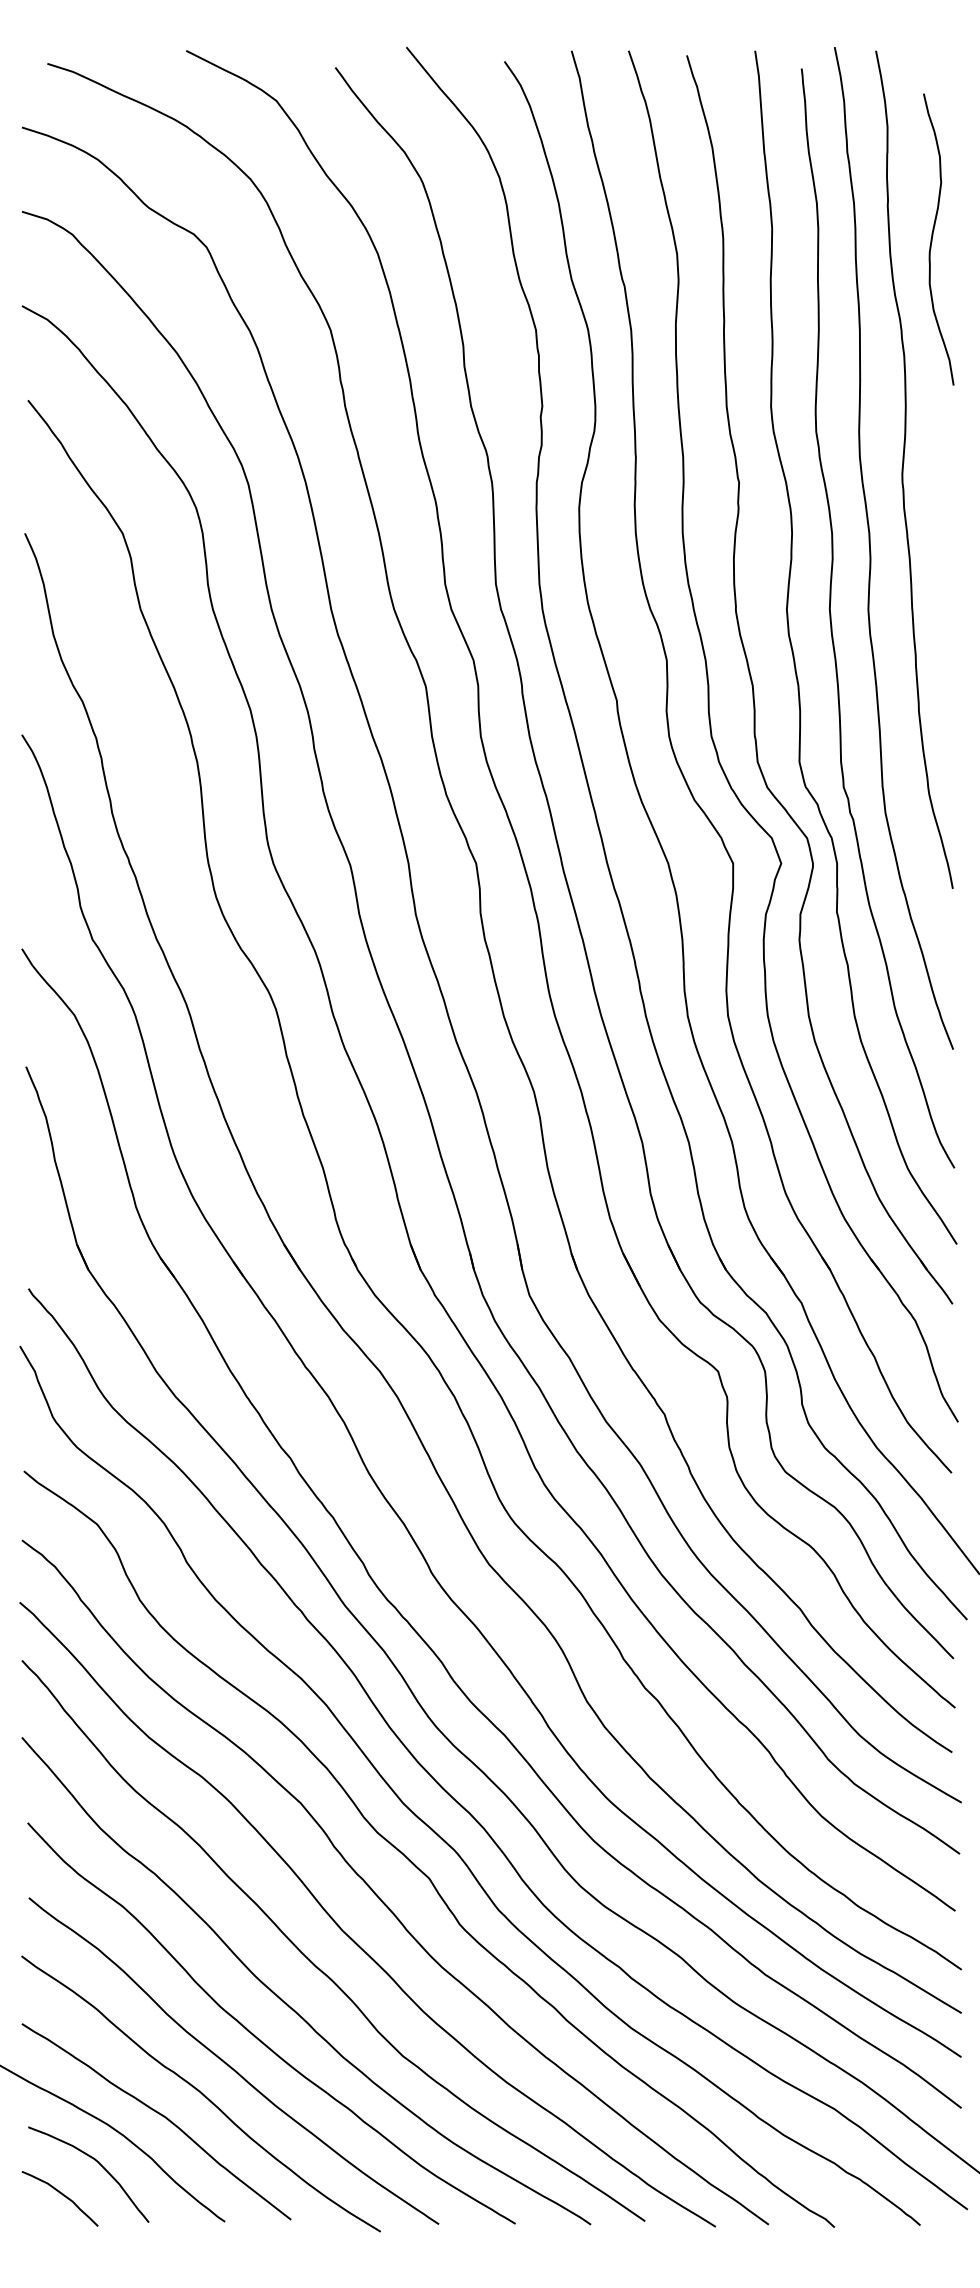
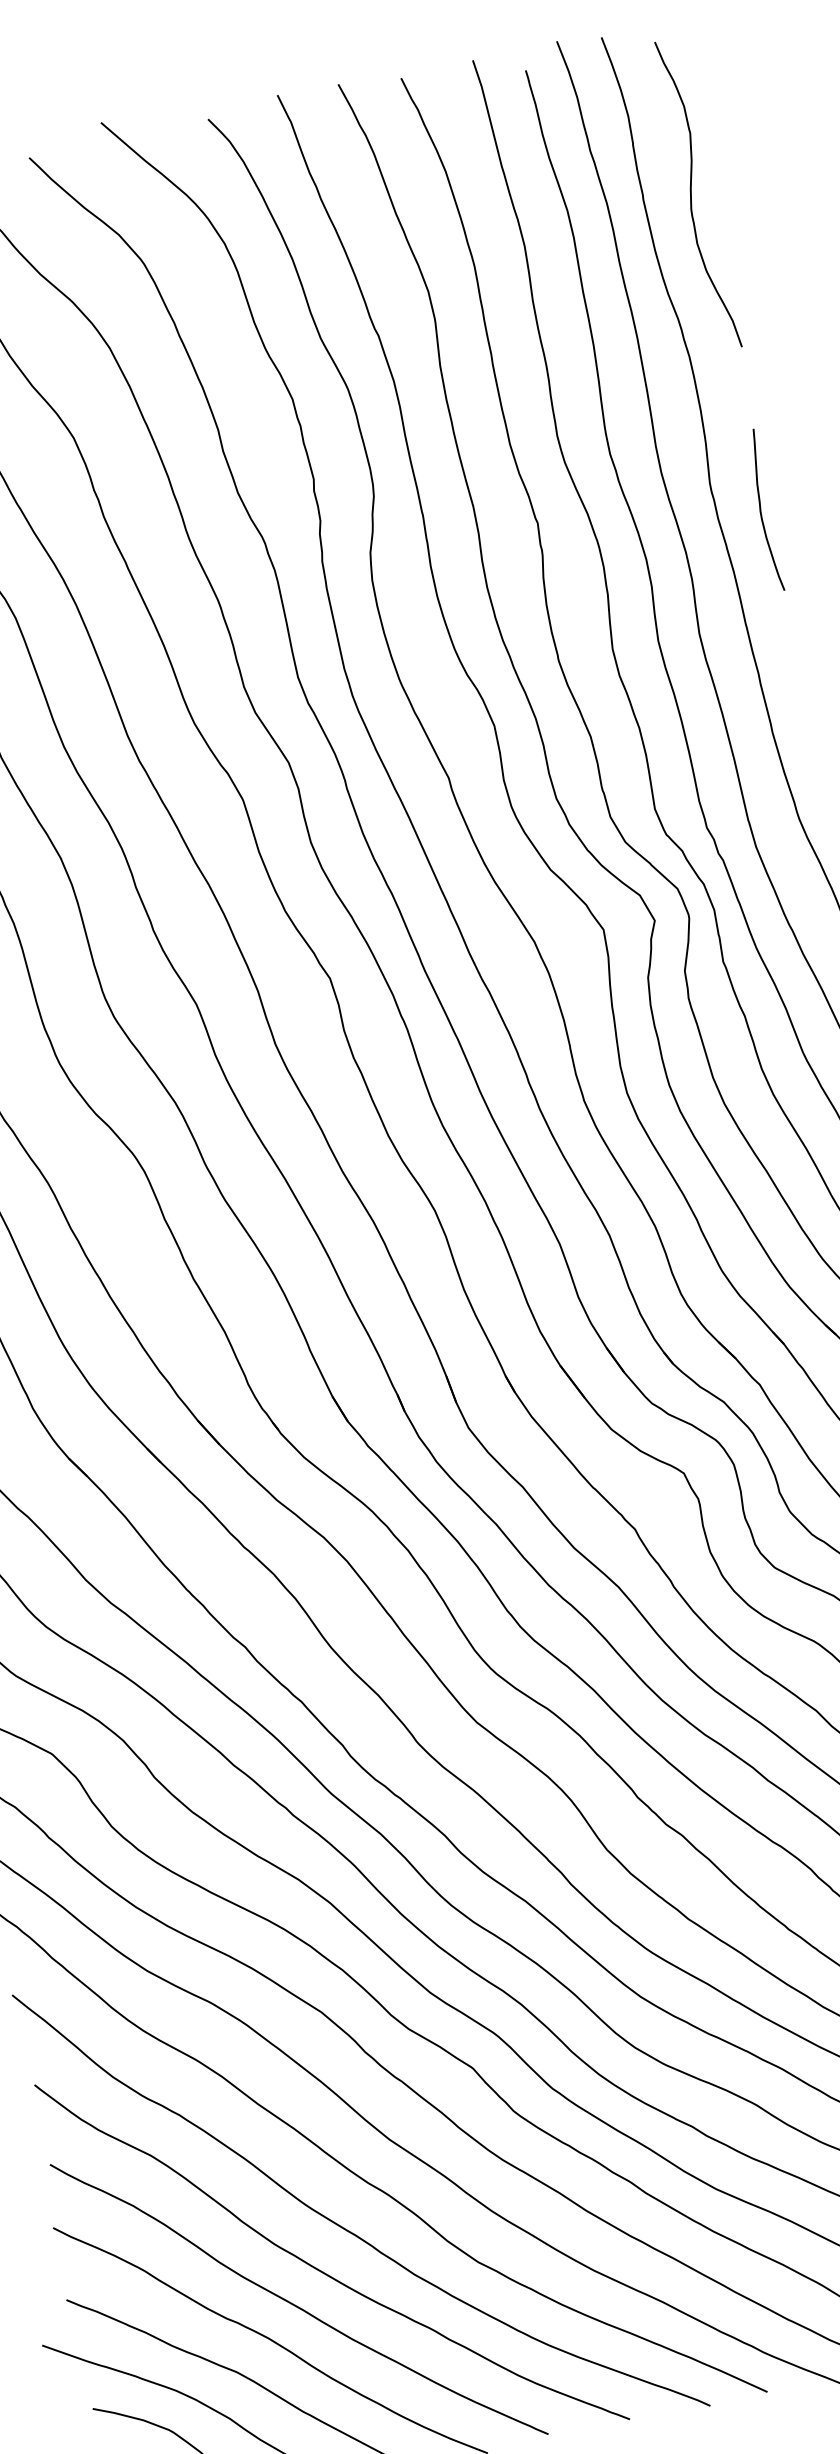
curve: (933, 236) -> (692, 192), moved
curve: (944, 507) -> (761, 510), added

